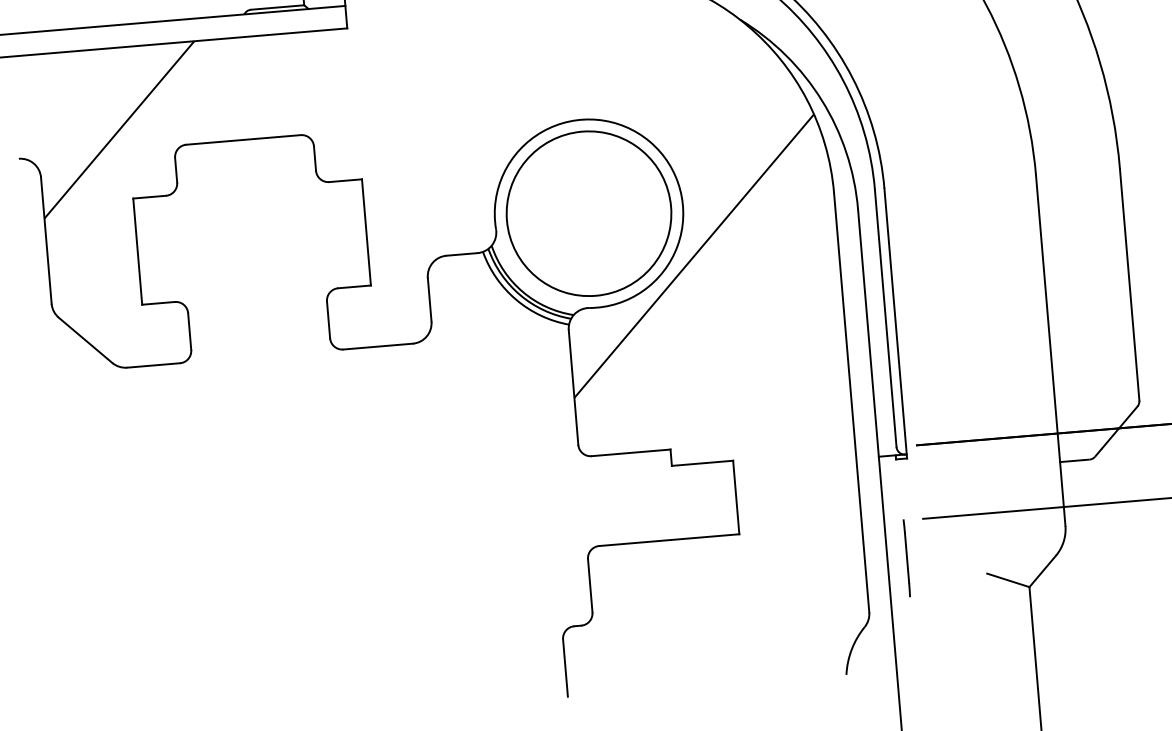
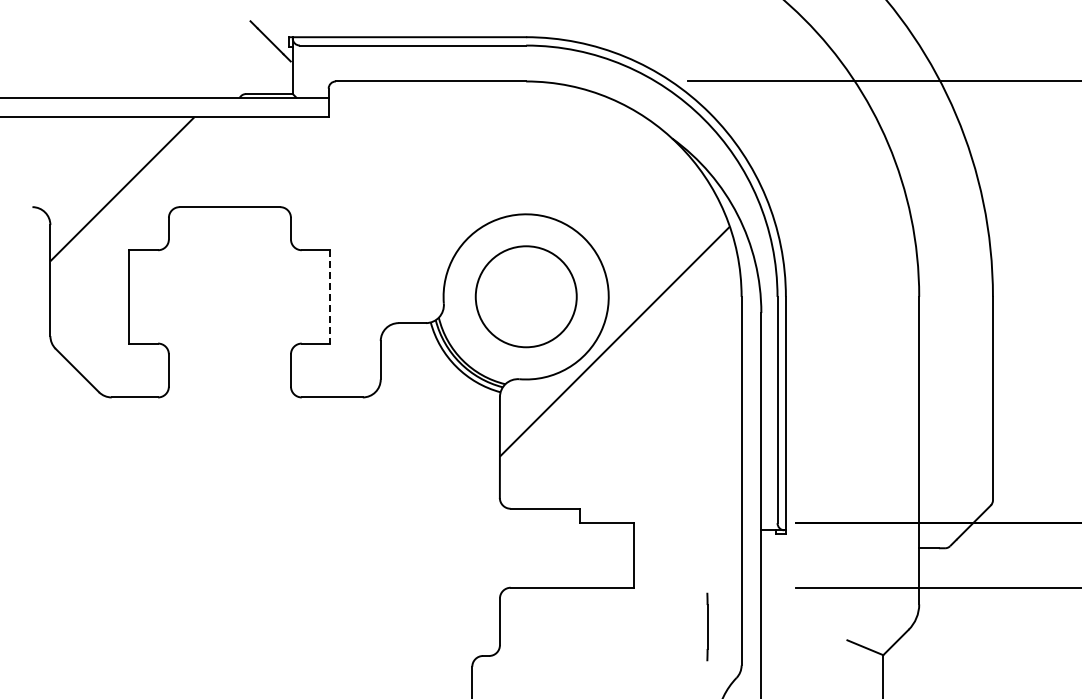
circle: (589, 213) -> (526, 296), size x0.7
line: (366, 231) -> (330, 296), solid -> dashed
line: (906, 557) -> (707, 626), moved

